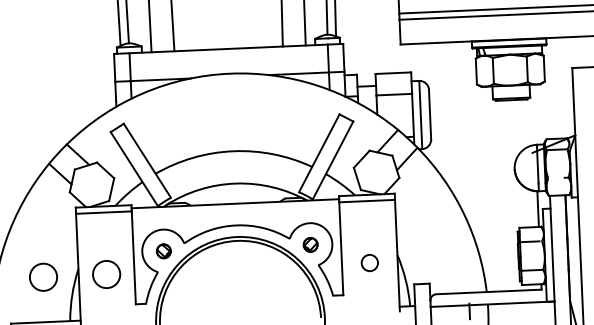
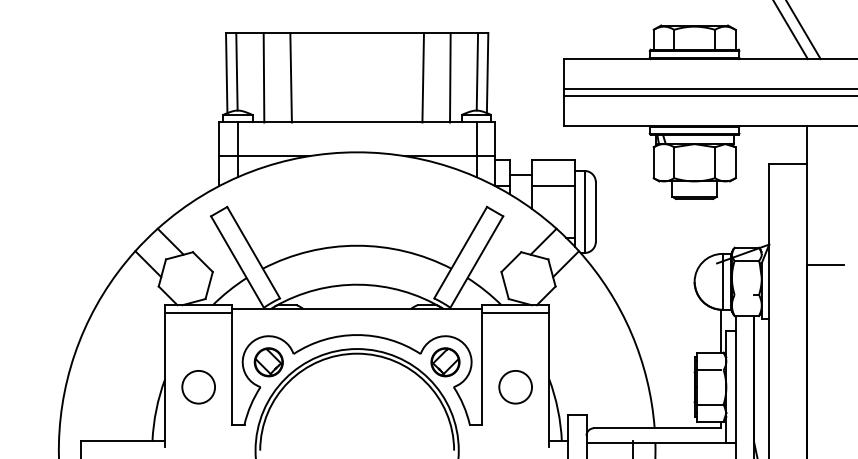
part: (310, 245) -> (445, 362), size x1.67
part: (163, 251) -> (268, 362), size x1.67
circle: (369, 262) -> (515, 386), size x1.67
circle: (43, 277) -> (122, 387), removed

